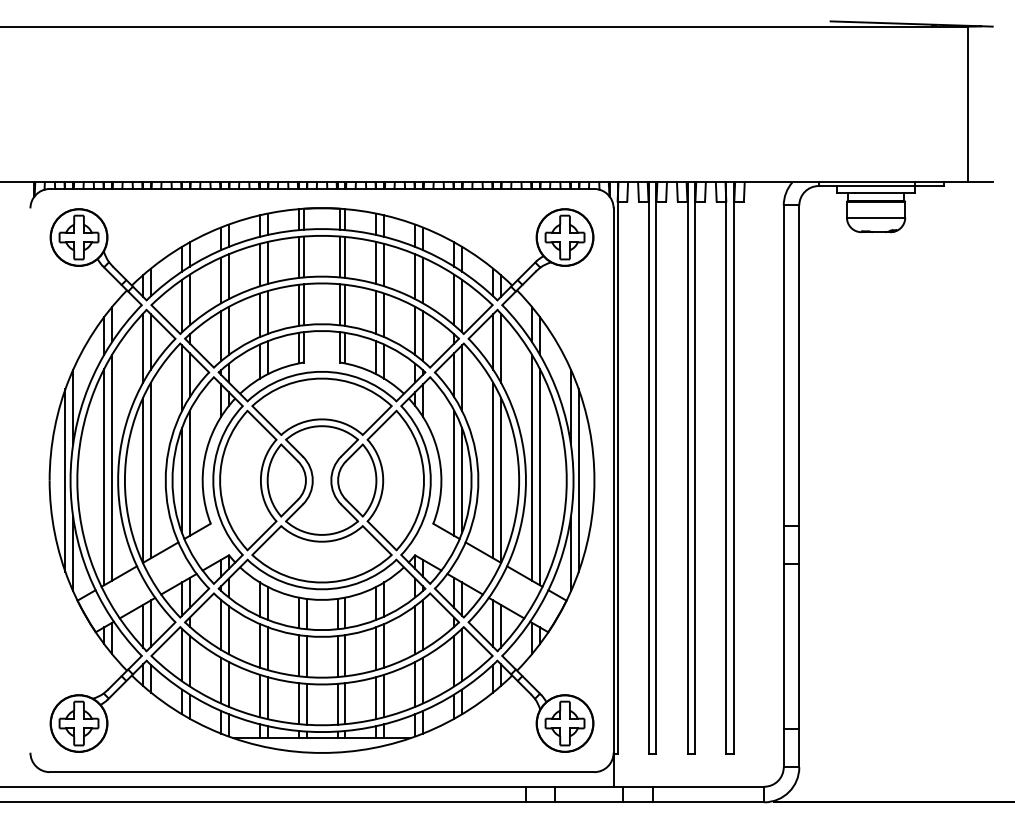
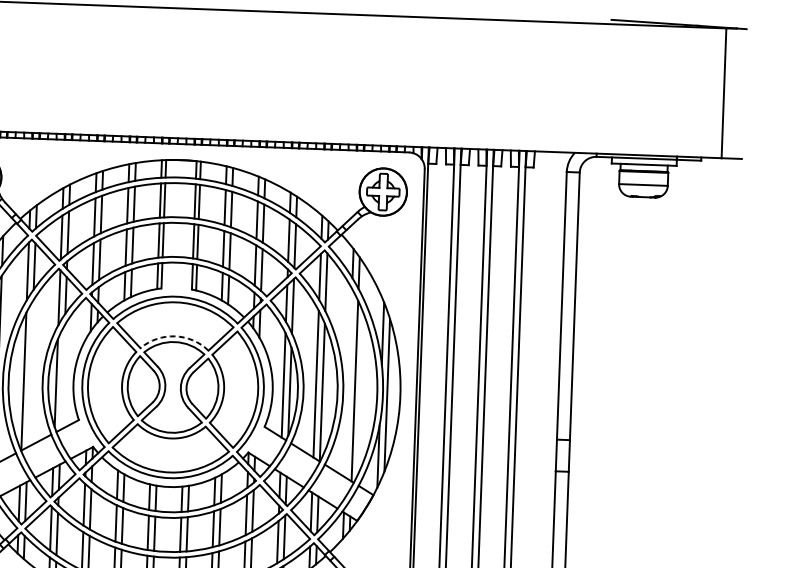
arc: (322, 419) -> (175, 336), solid -> dashed
line: (532, 467) -> (349, 382), removed
line: (150, 470) -> (30, 373), removed
line: (189, 472) -> (62, 376), removed

